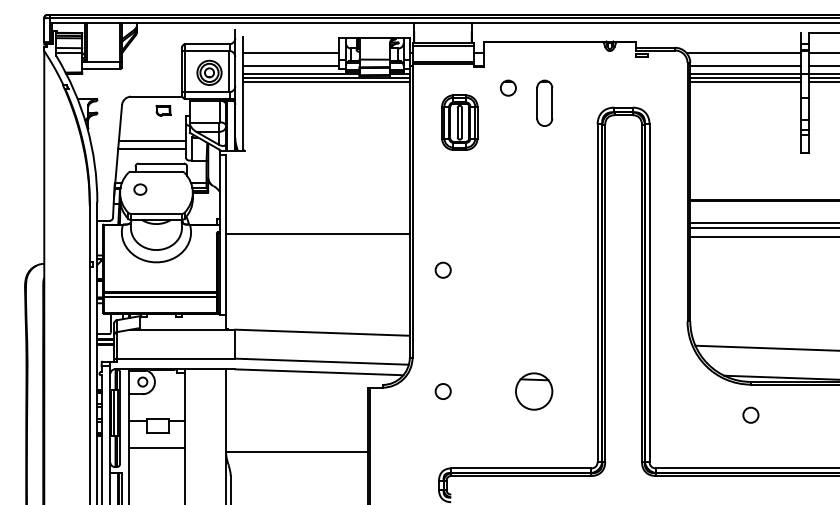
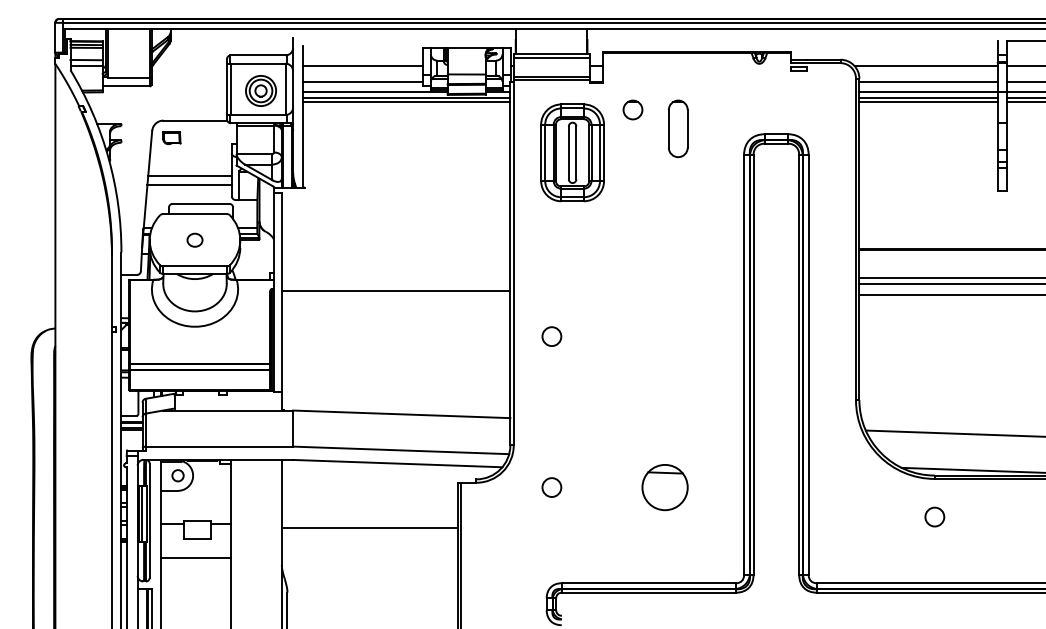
part: (163, 111) -> (171, 138), moved
part: (459, 122) -> (572, 152), size x1.43
part: (139, 189) -> (194, 239), moved
line: (296, 452) -> (369, 528), moved

